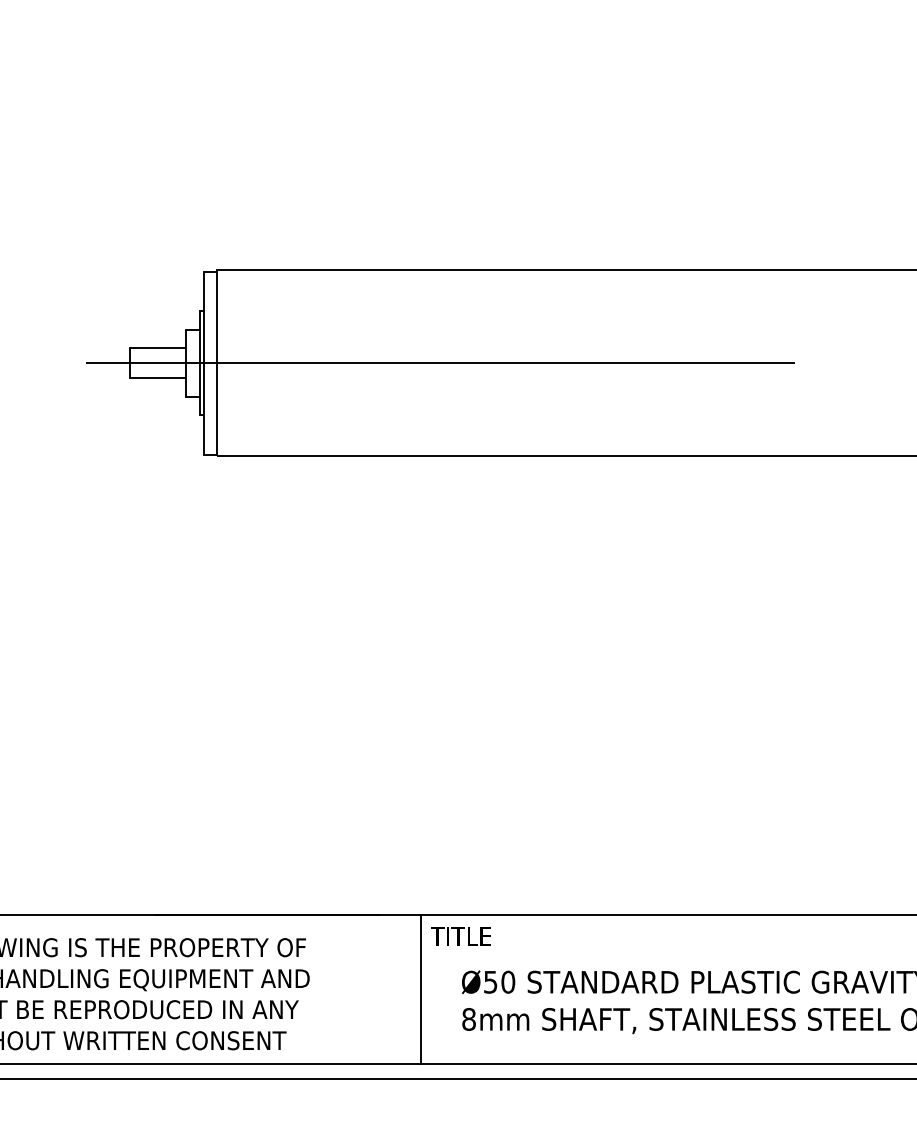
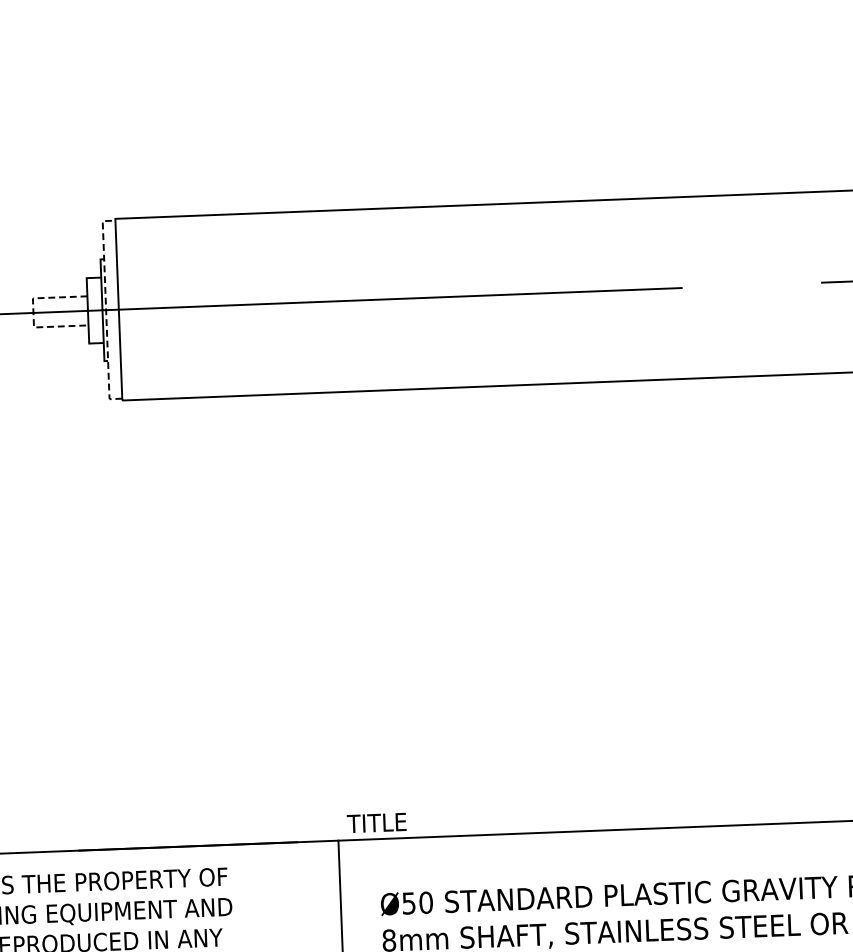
line: (204, 362) -> (106, 309), solid -> dashed
line: (129, 363) -> (33, 313), solid -> dashed
text: (460, 936) -> (376, 822), moved

